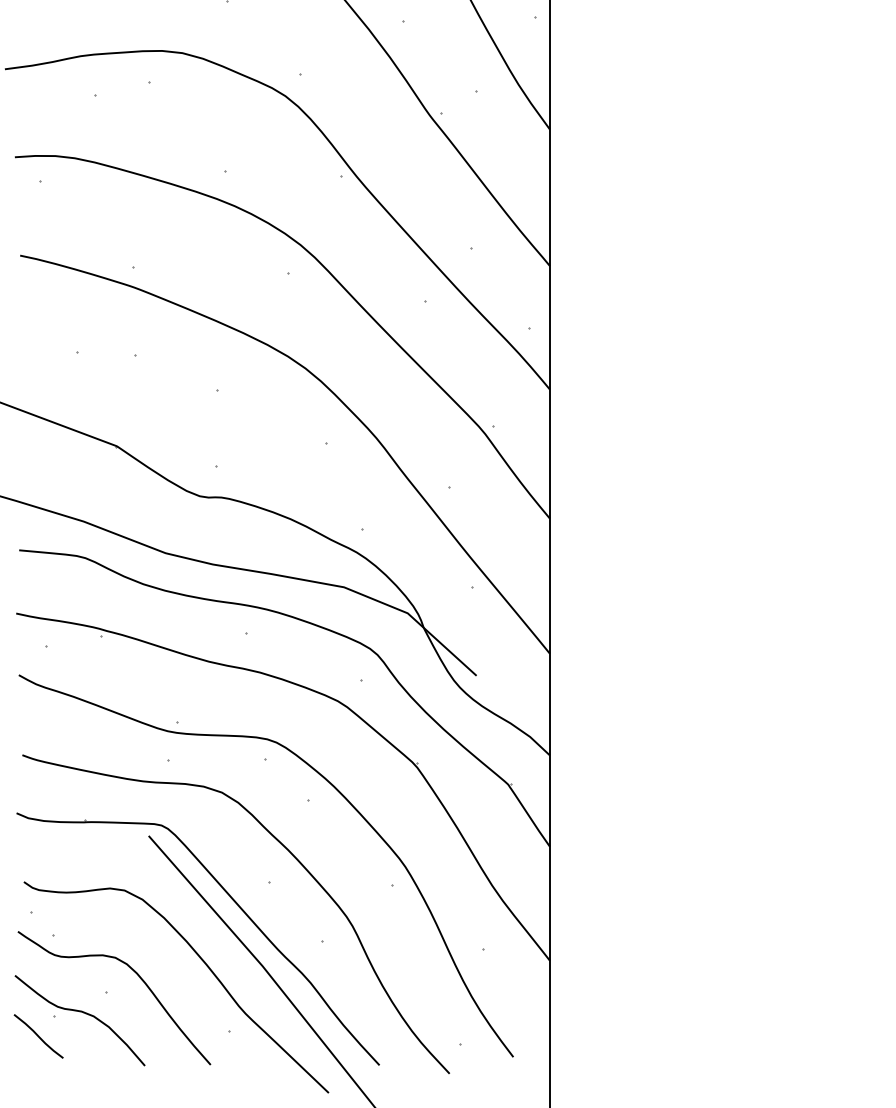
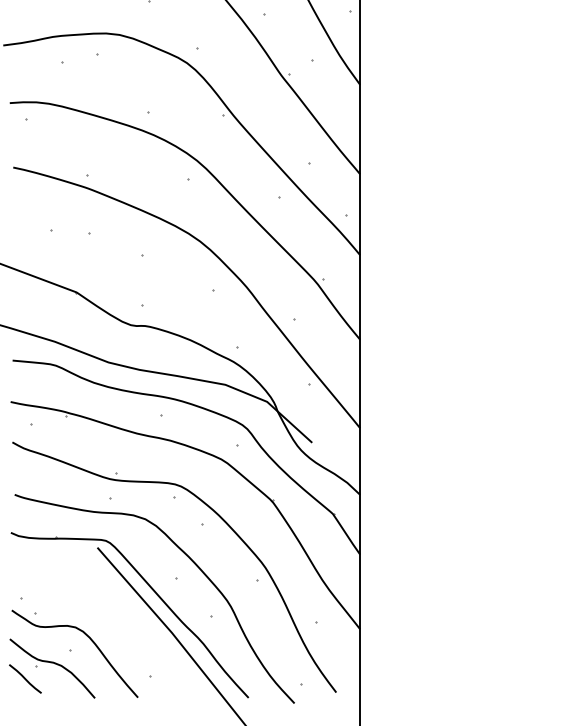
curve: (200, 960) -> (131, 629), removed

